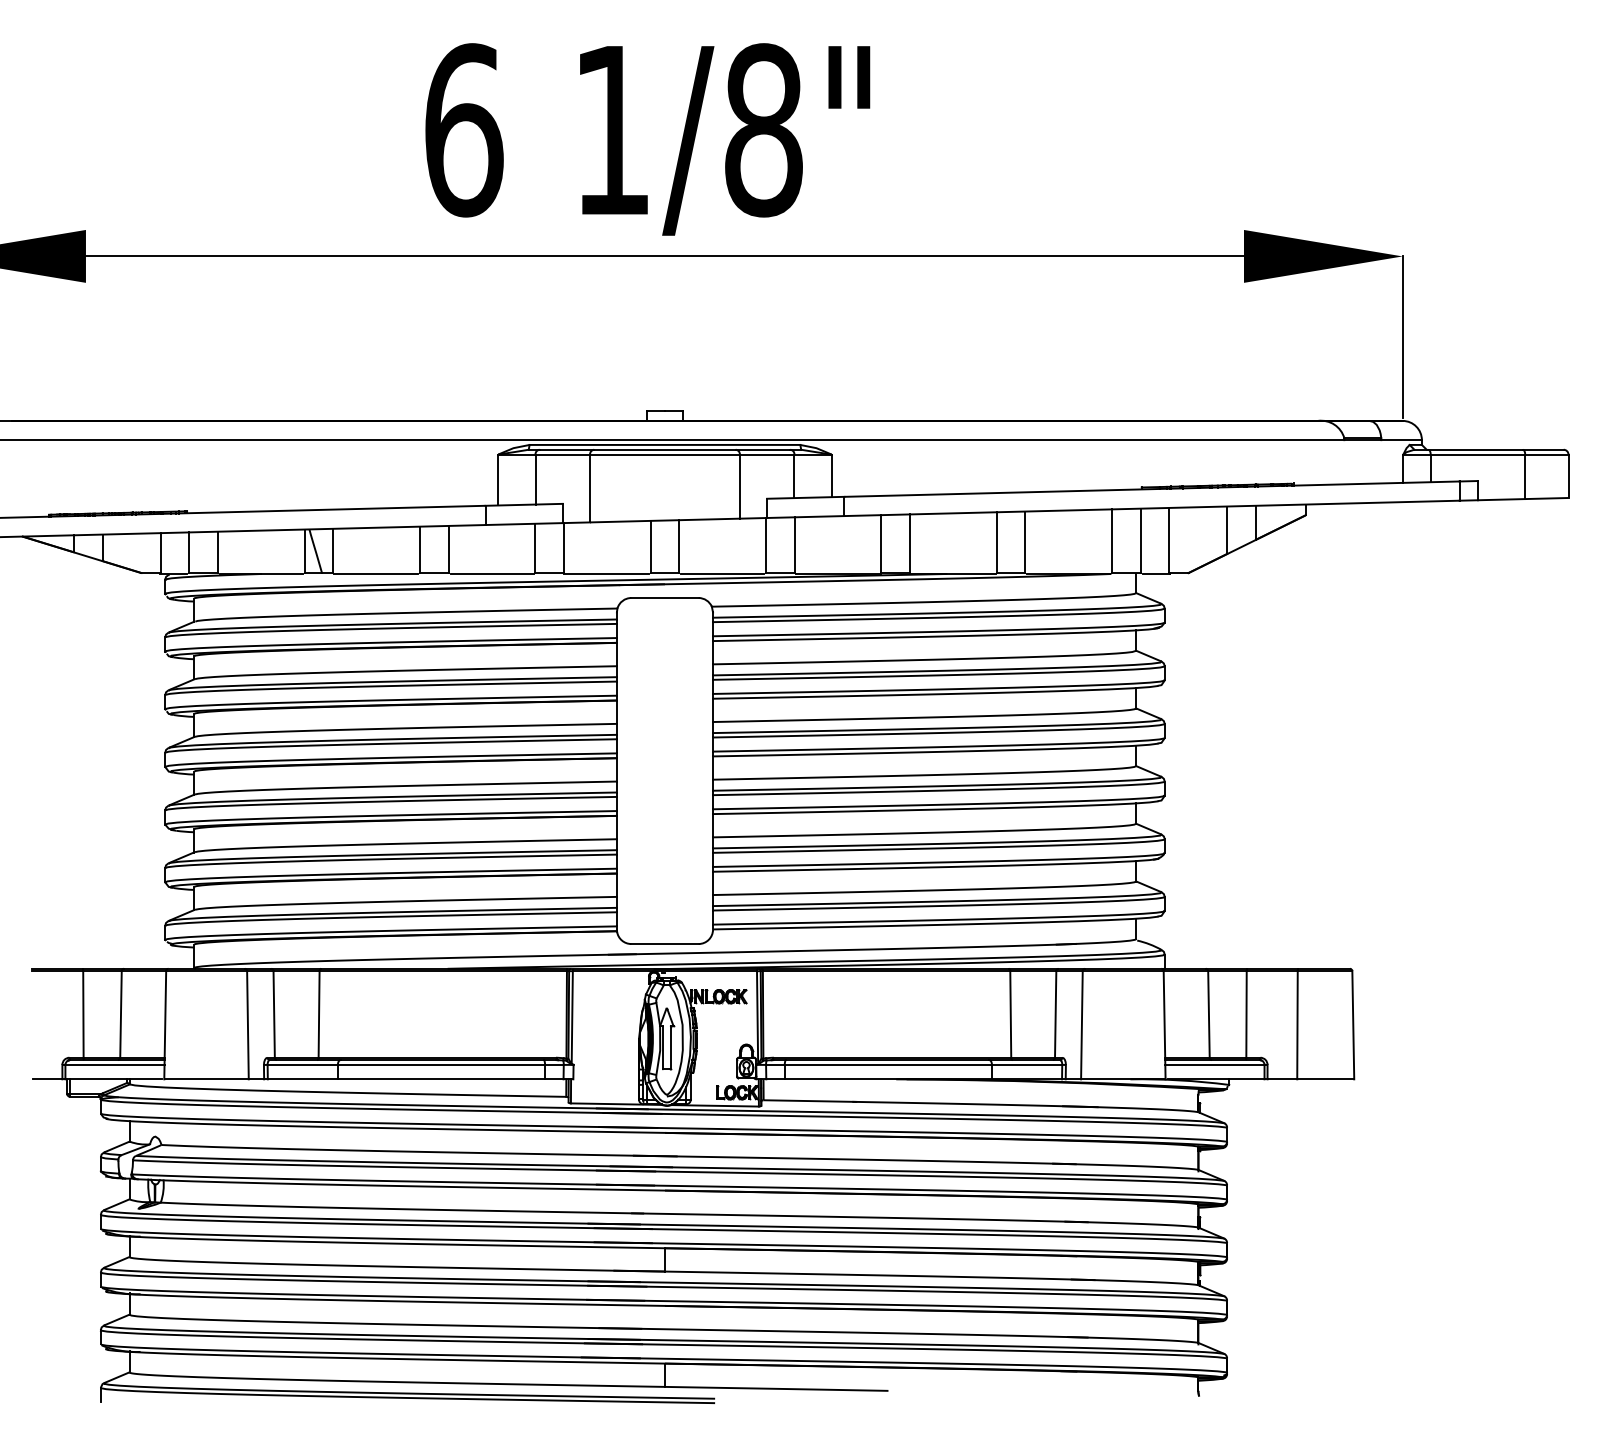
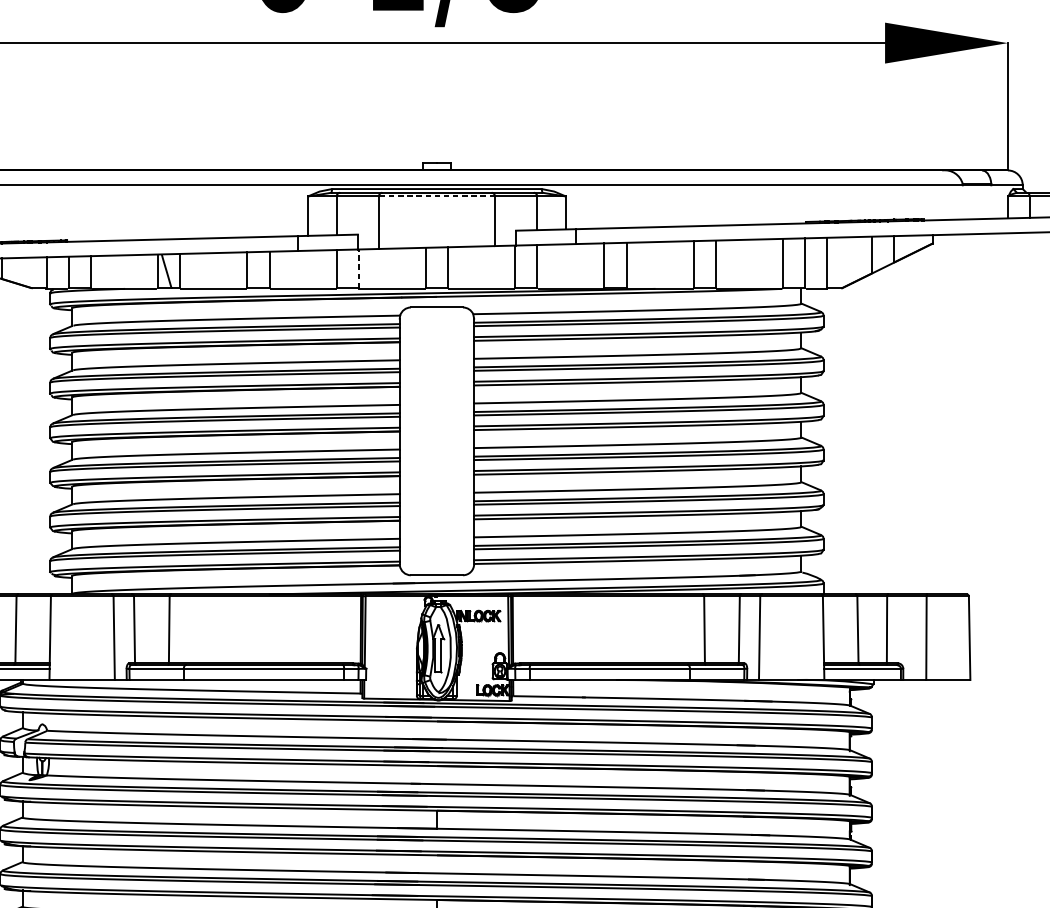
line: (664, 454) -> (436, 196), solid -> dashed
line: (564, 548) -> (359, 269), solid -> dashed

